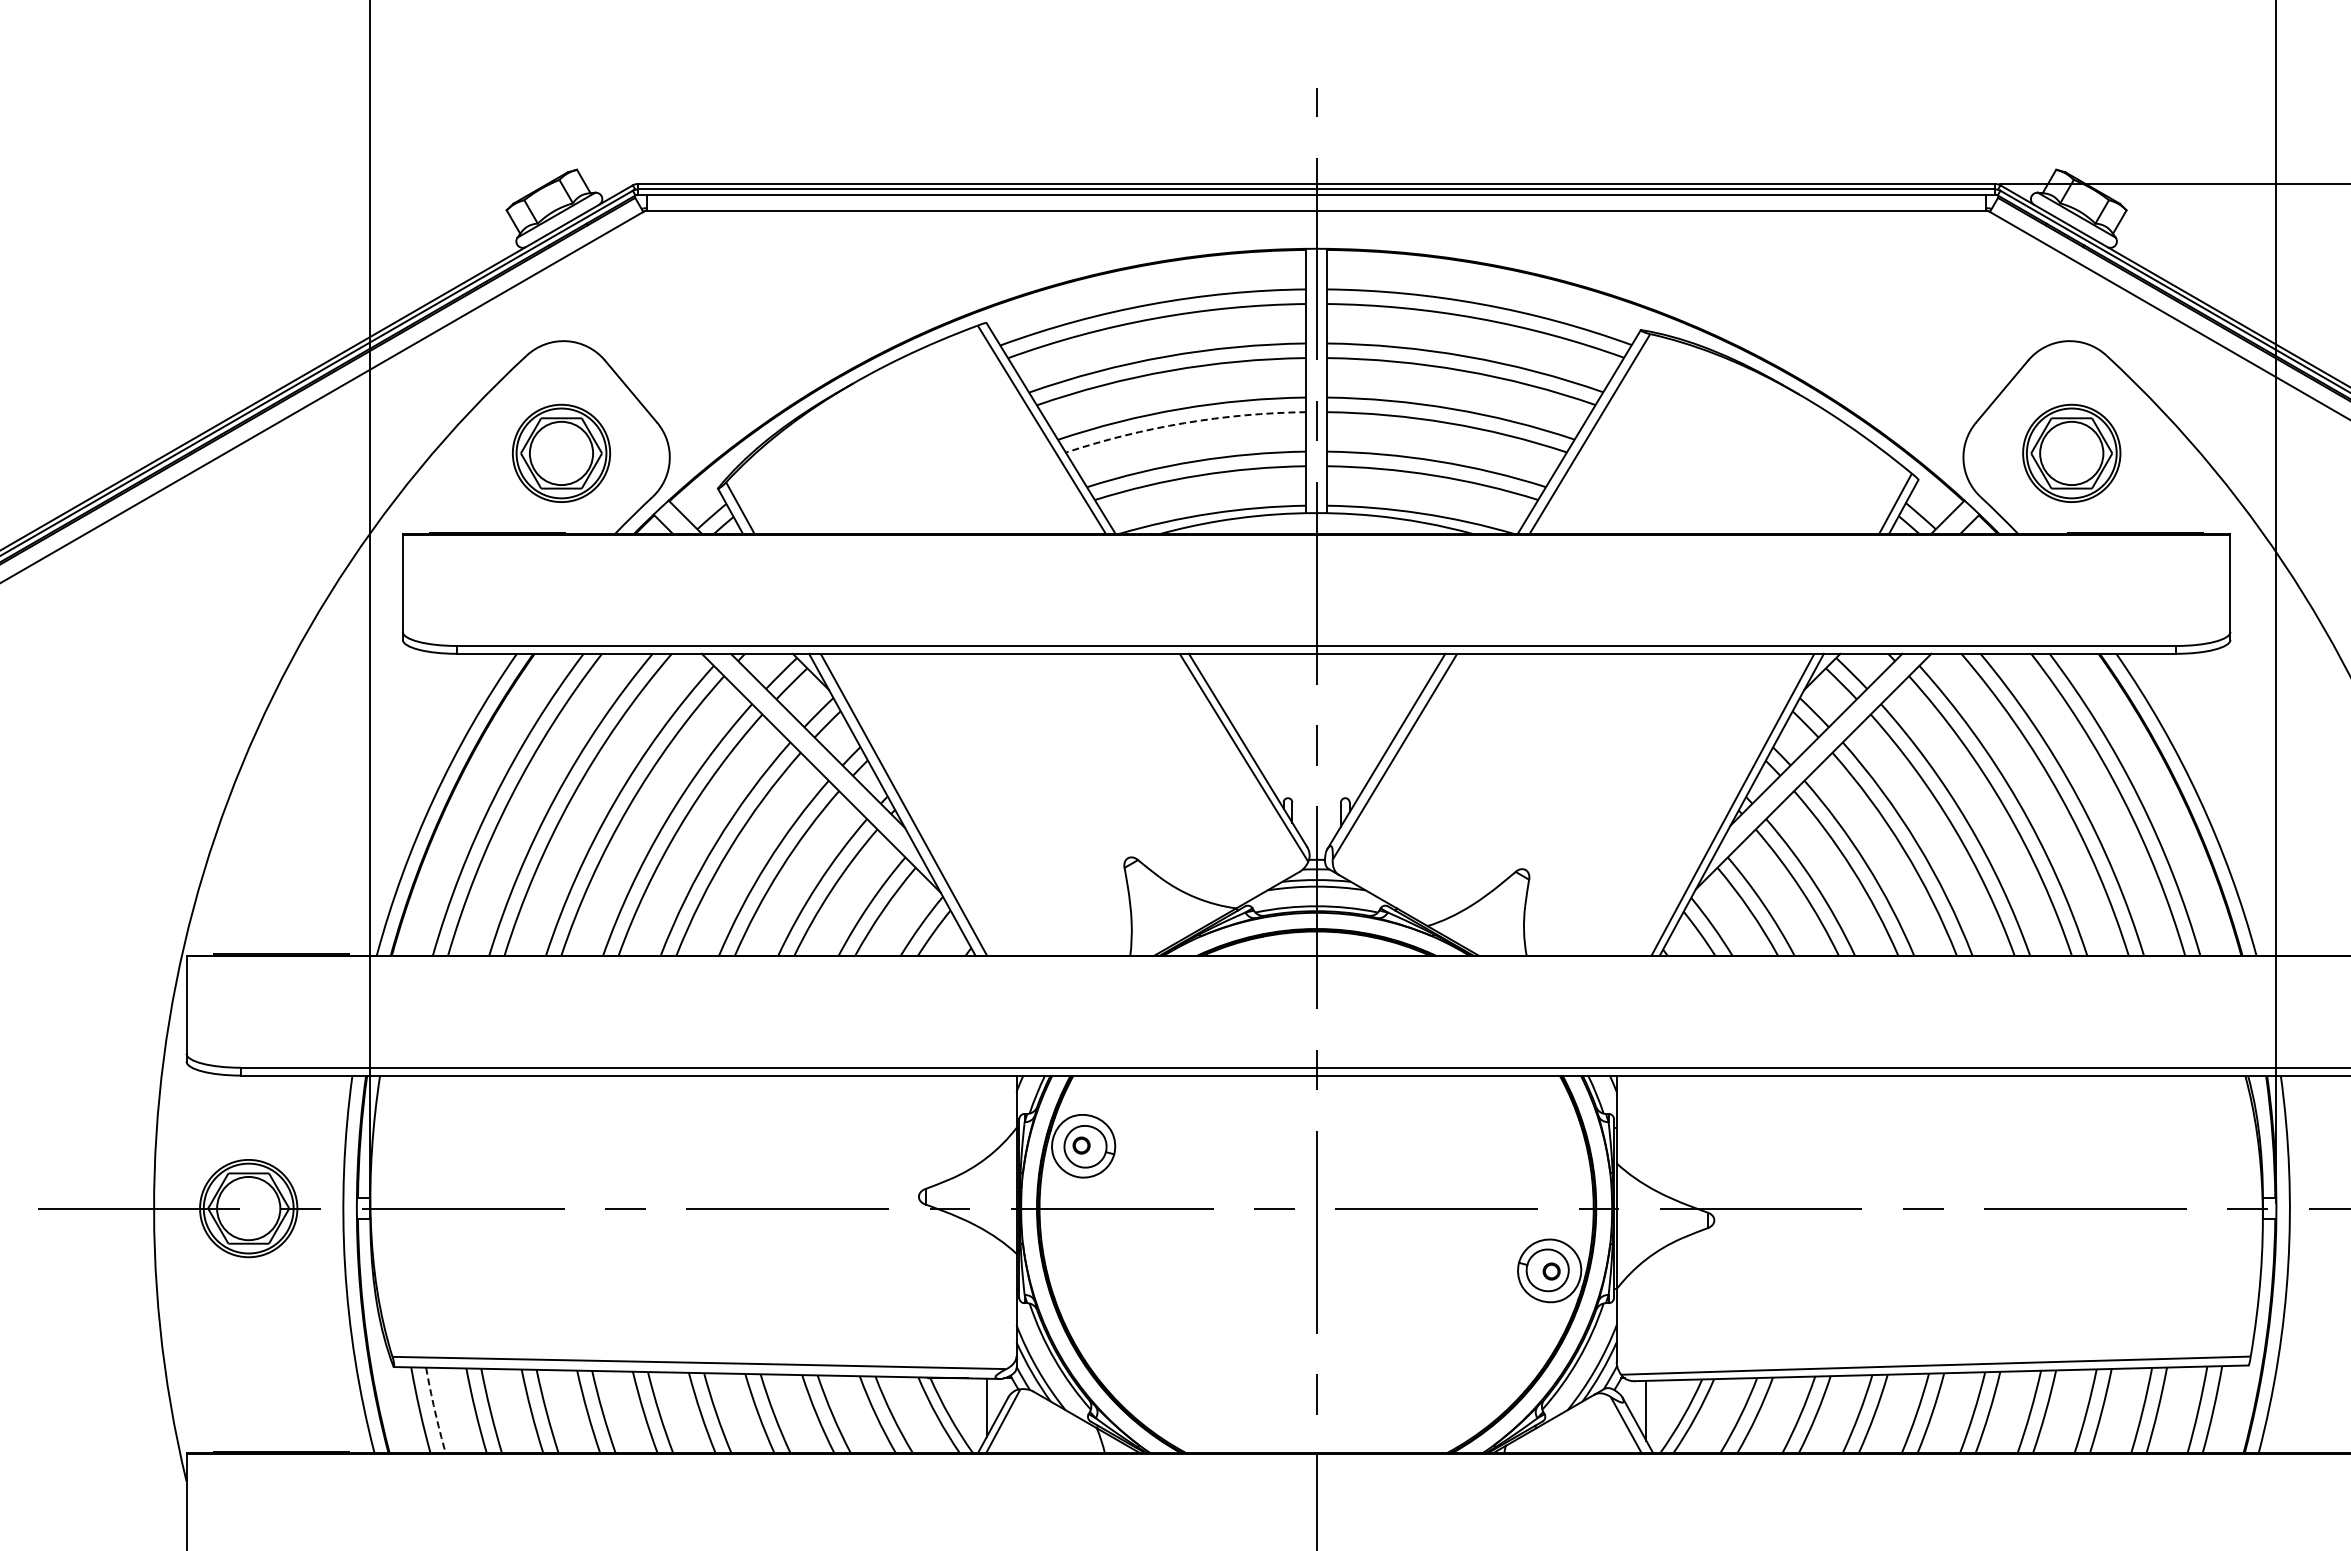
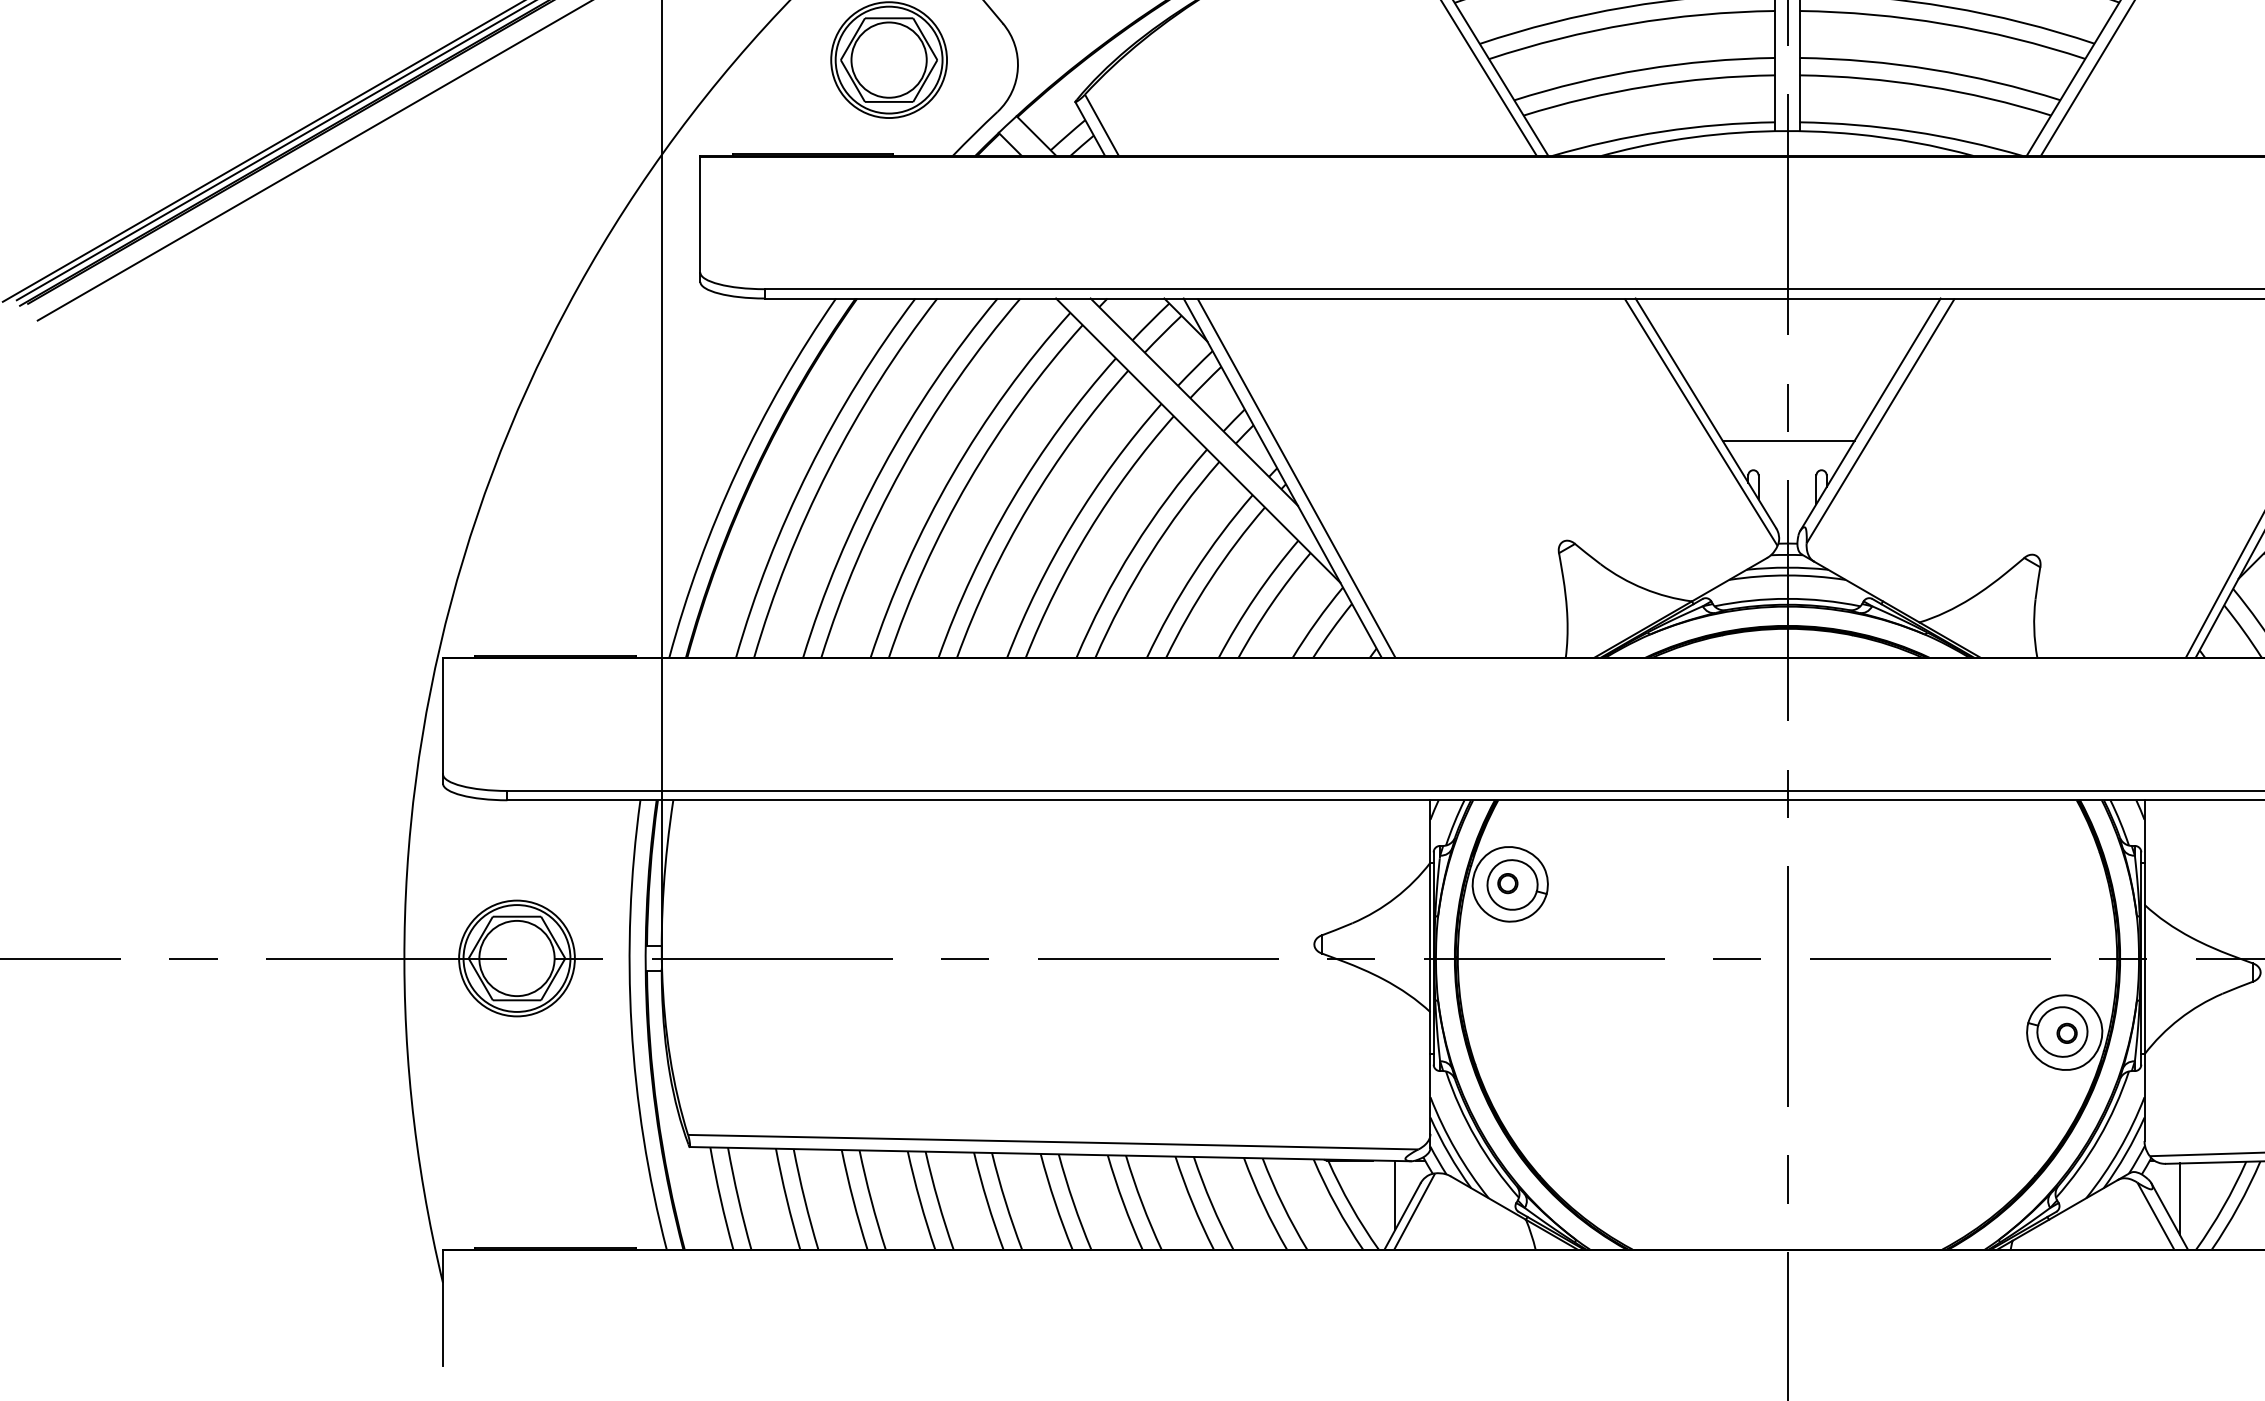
arc: (1184, 423) -> (1630, 24), dashed -> solid
line: (1317, 773) -> (1788, 440), added
arc: (434, 1410) -> (738, 1198), dashed -> solid

